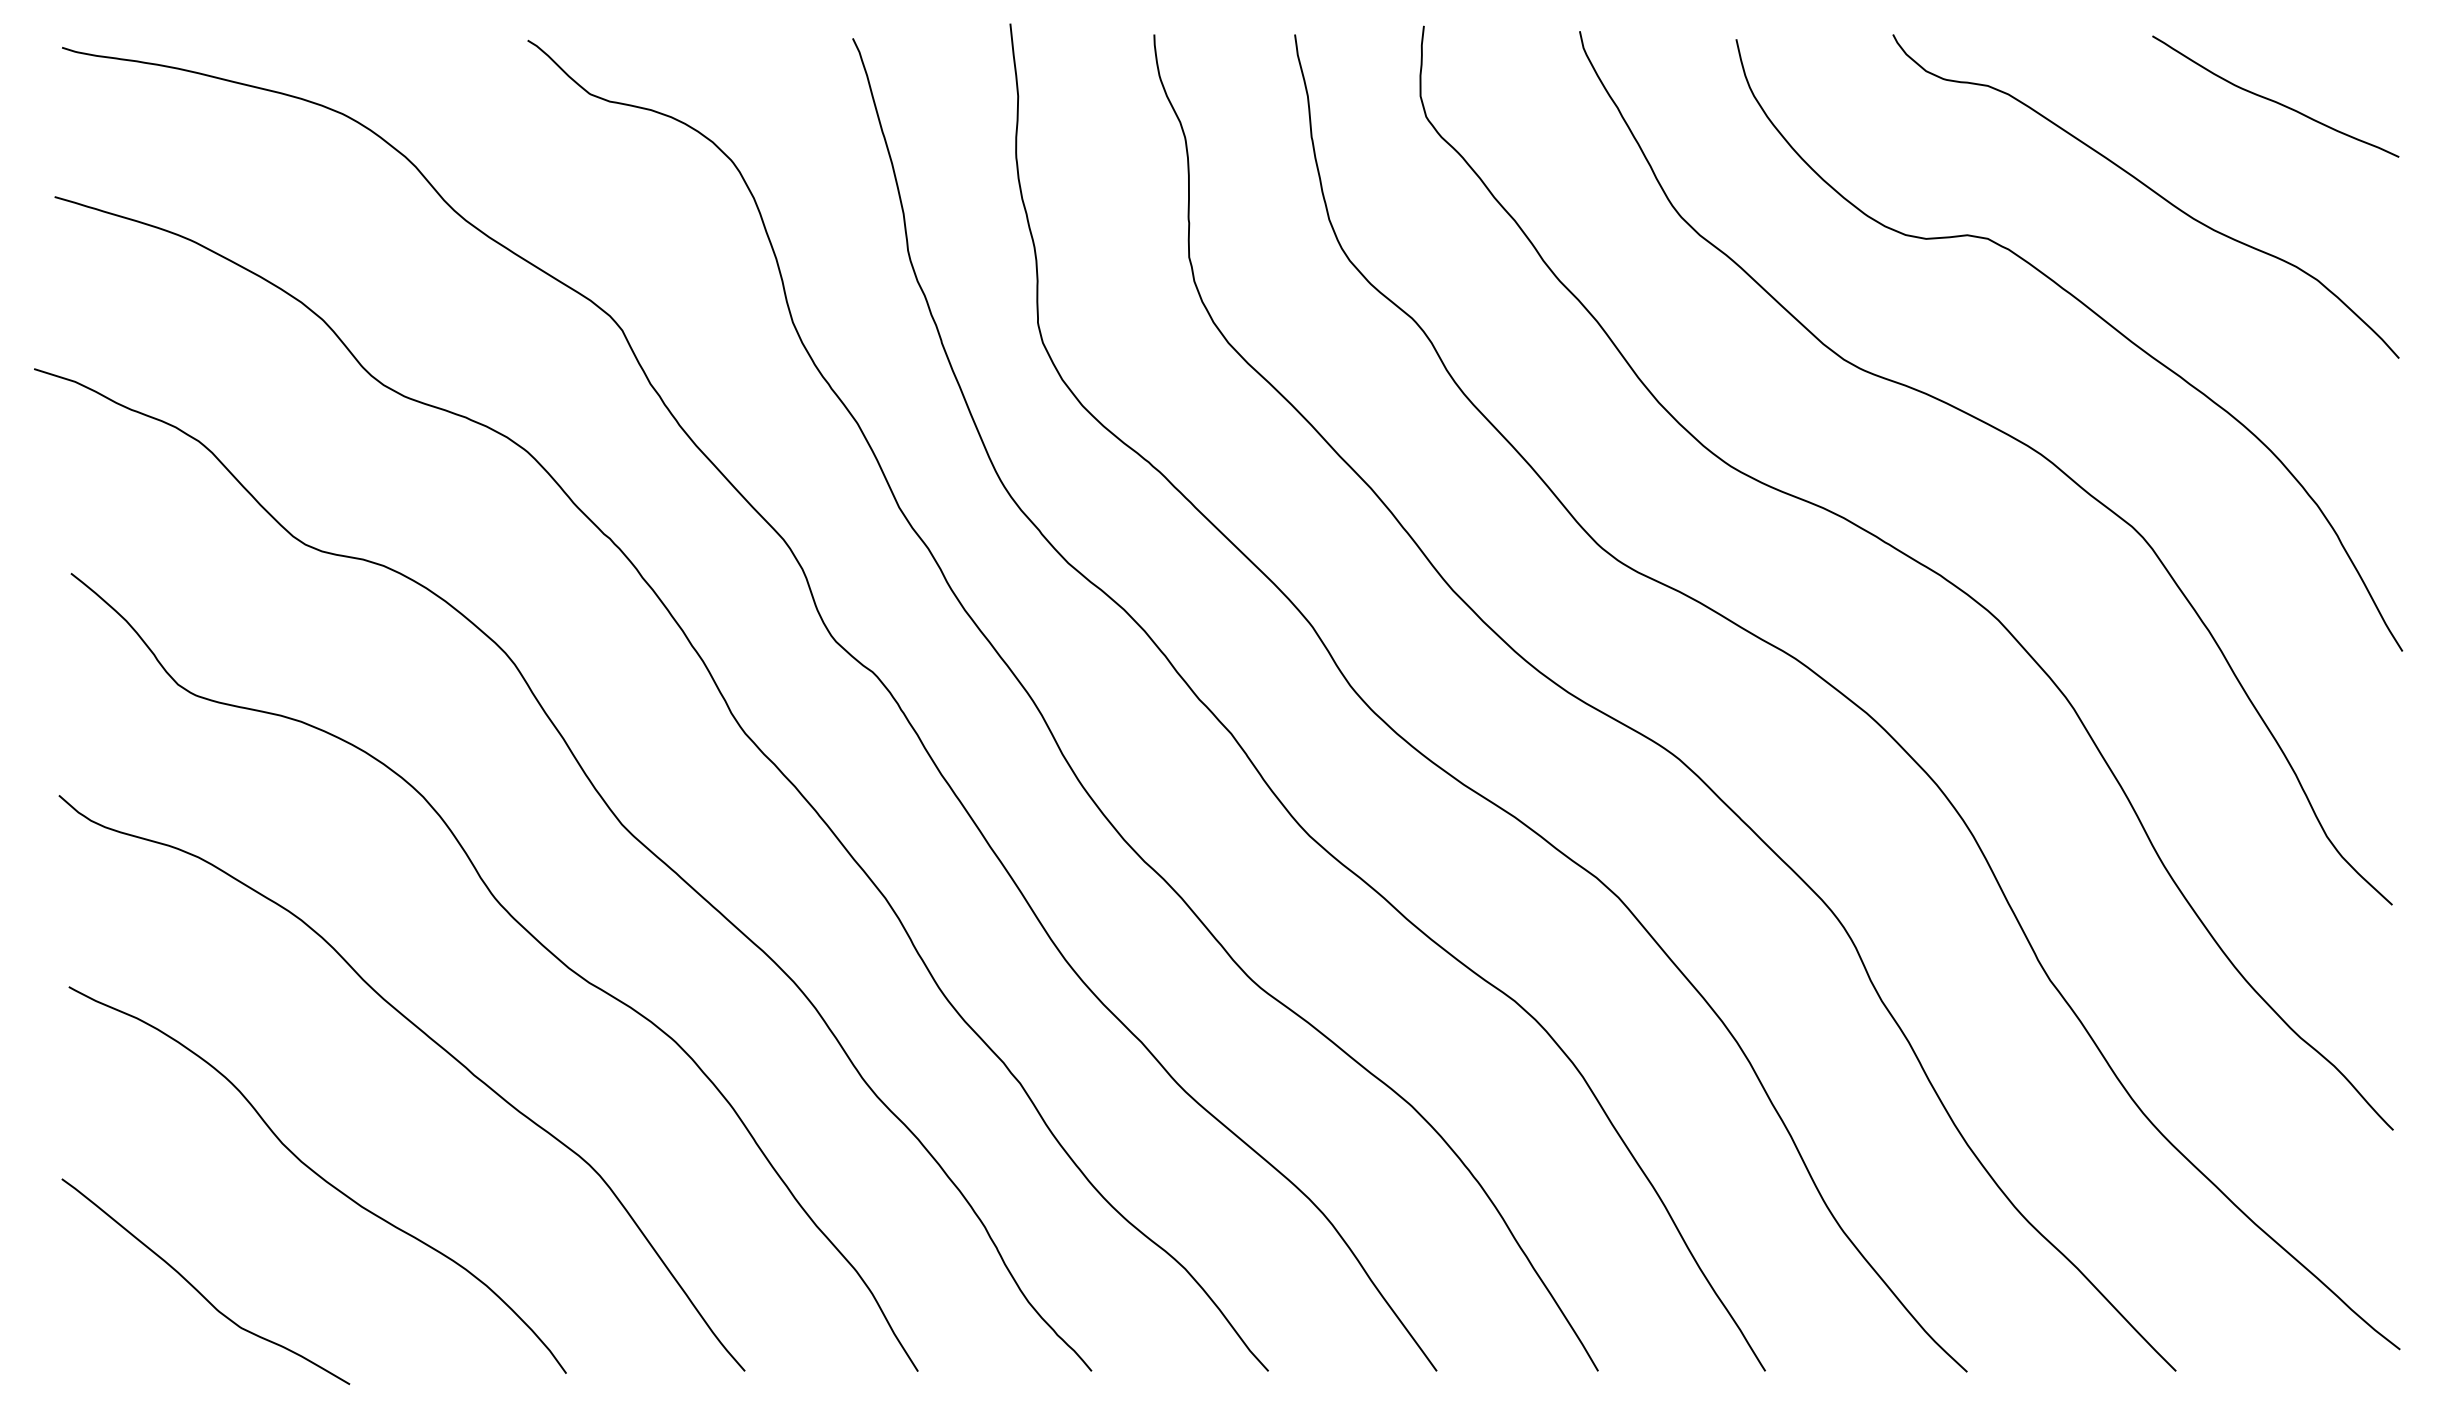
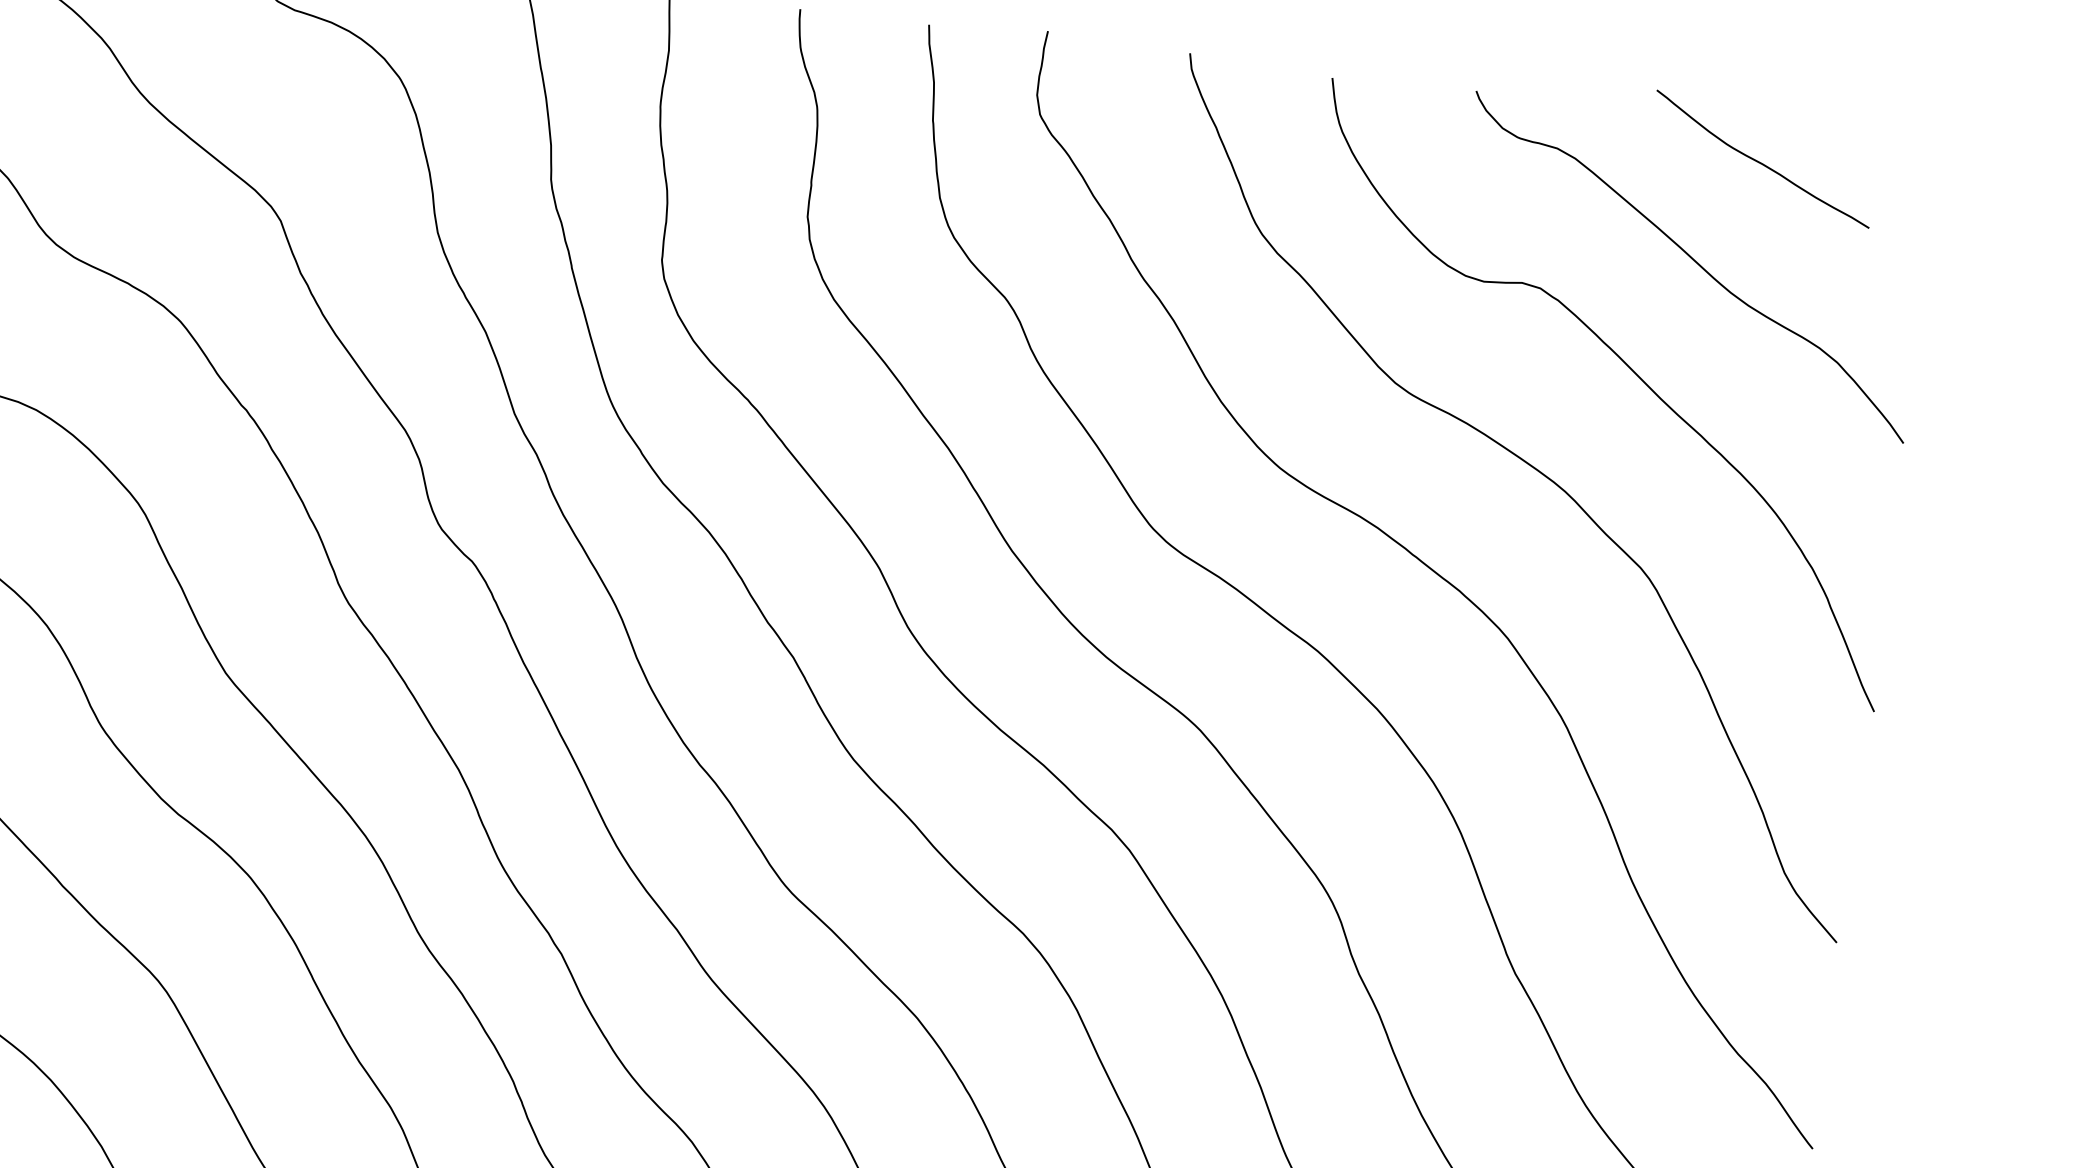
curve: (2274, 100) -> (1761, 162), moved

